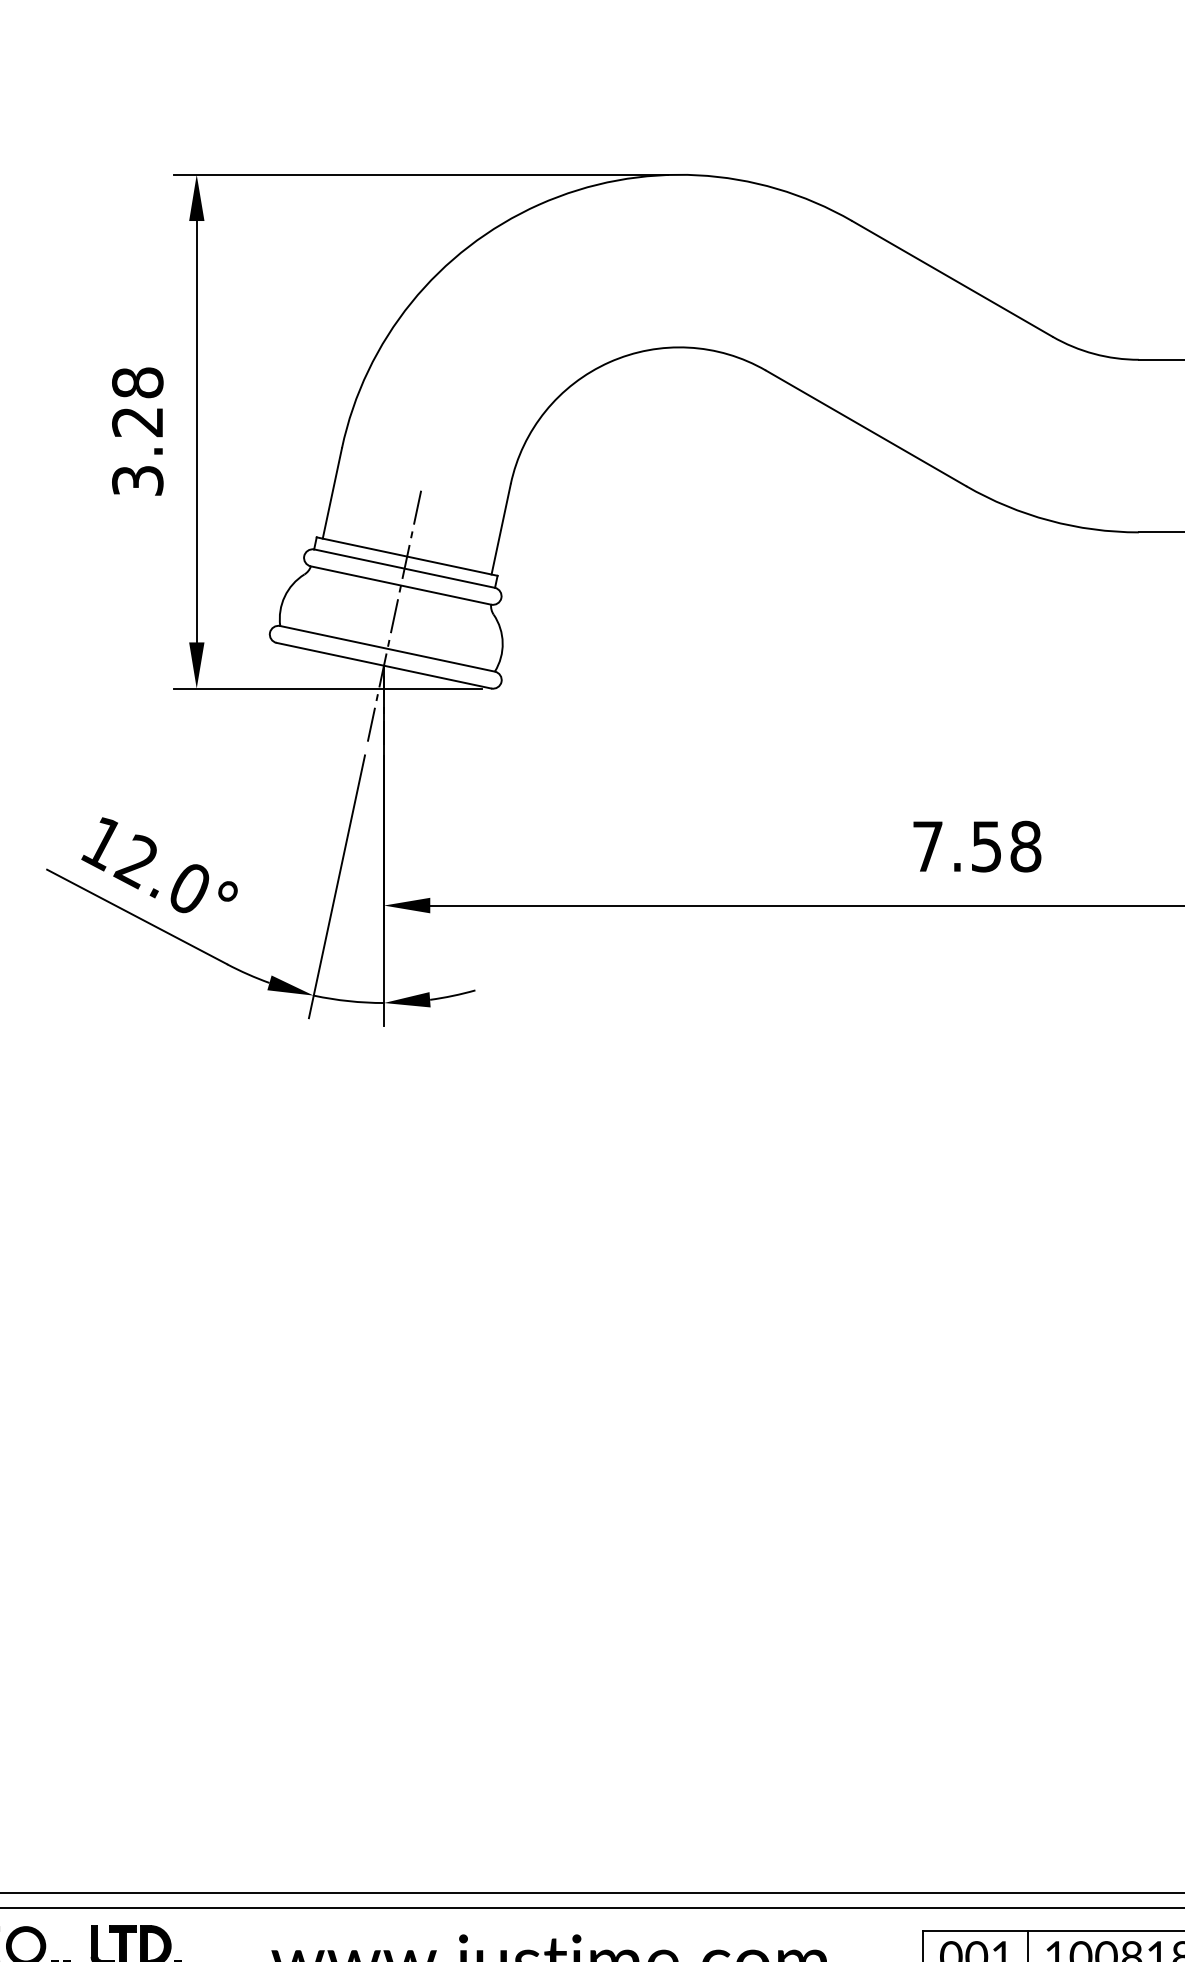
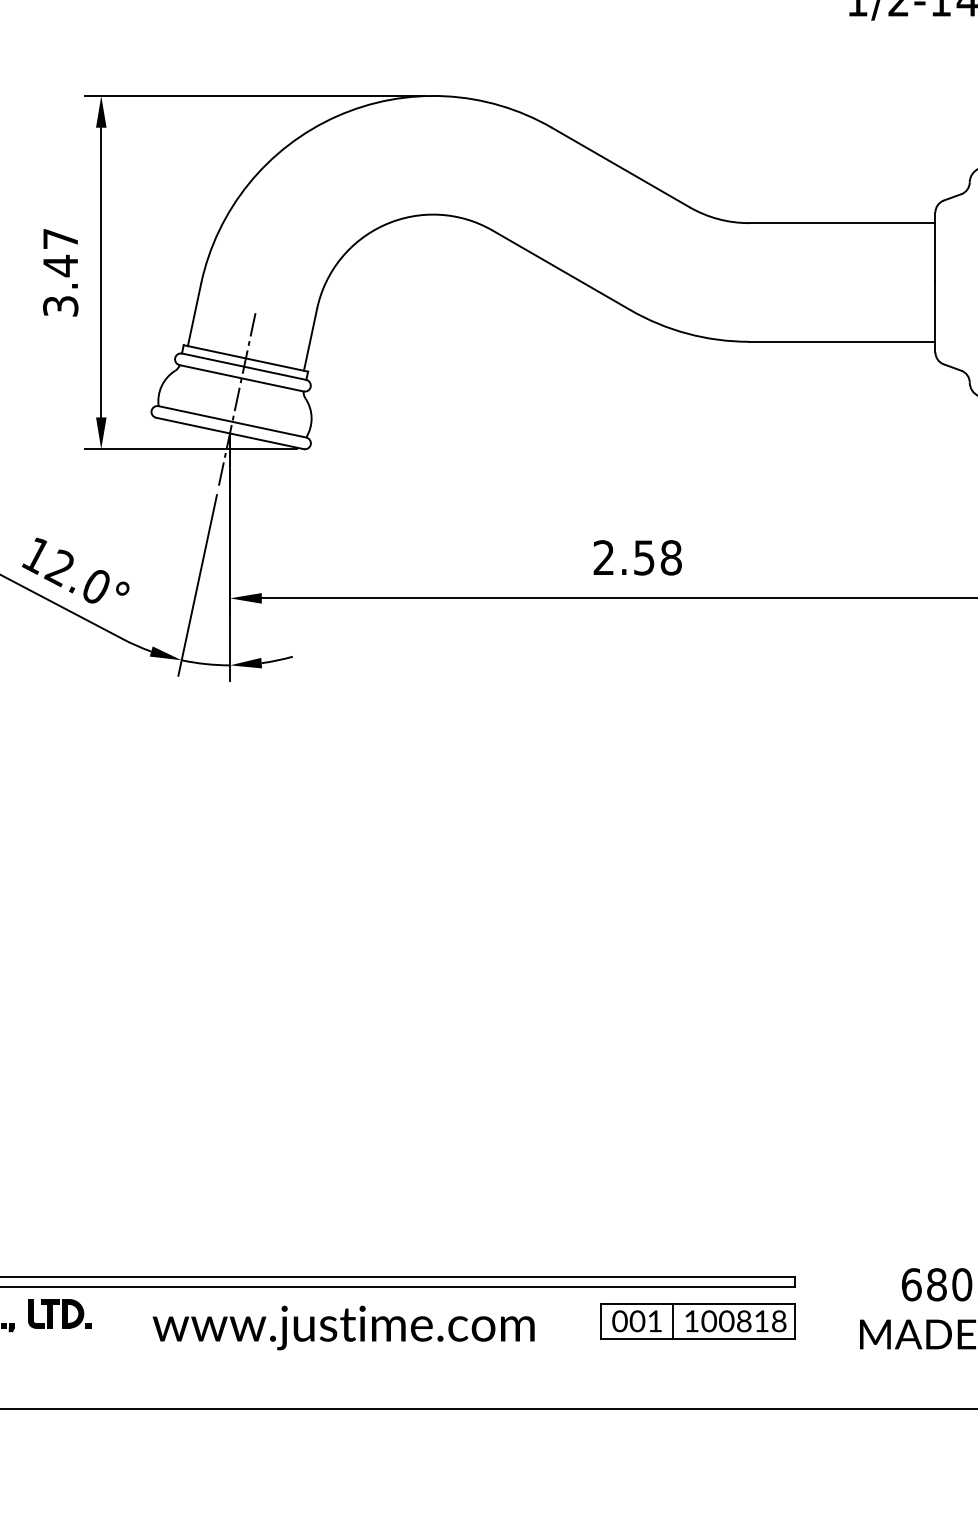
text: (137, 402) -> (60, 252), 3.28 -> 3.47
text: (927, 846) -> (603, 557), 7.58 -> 2.58

